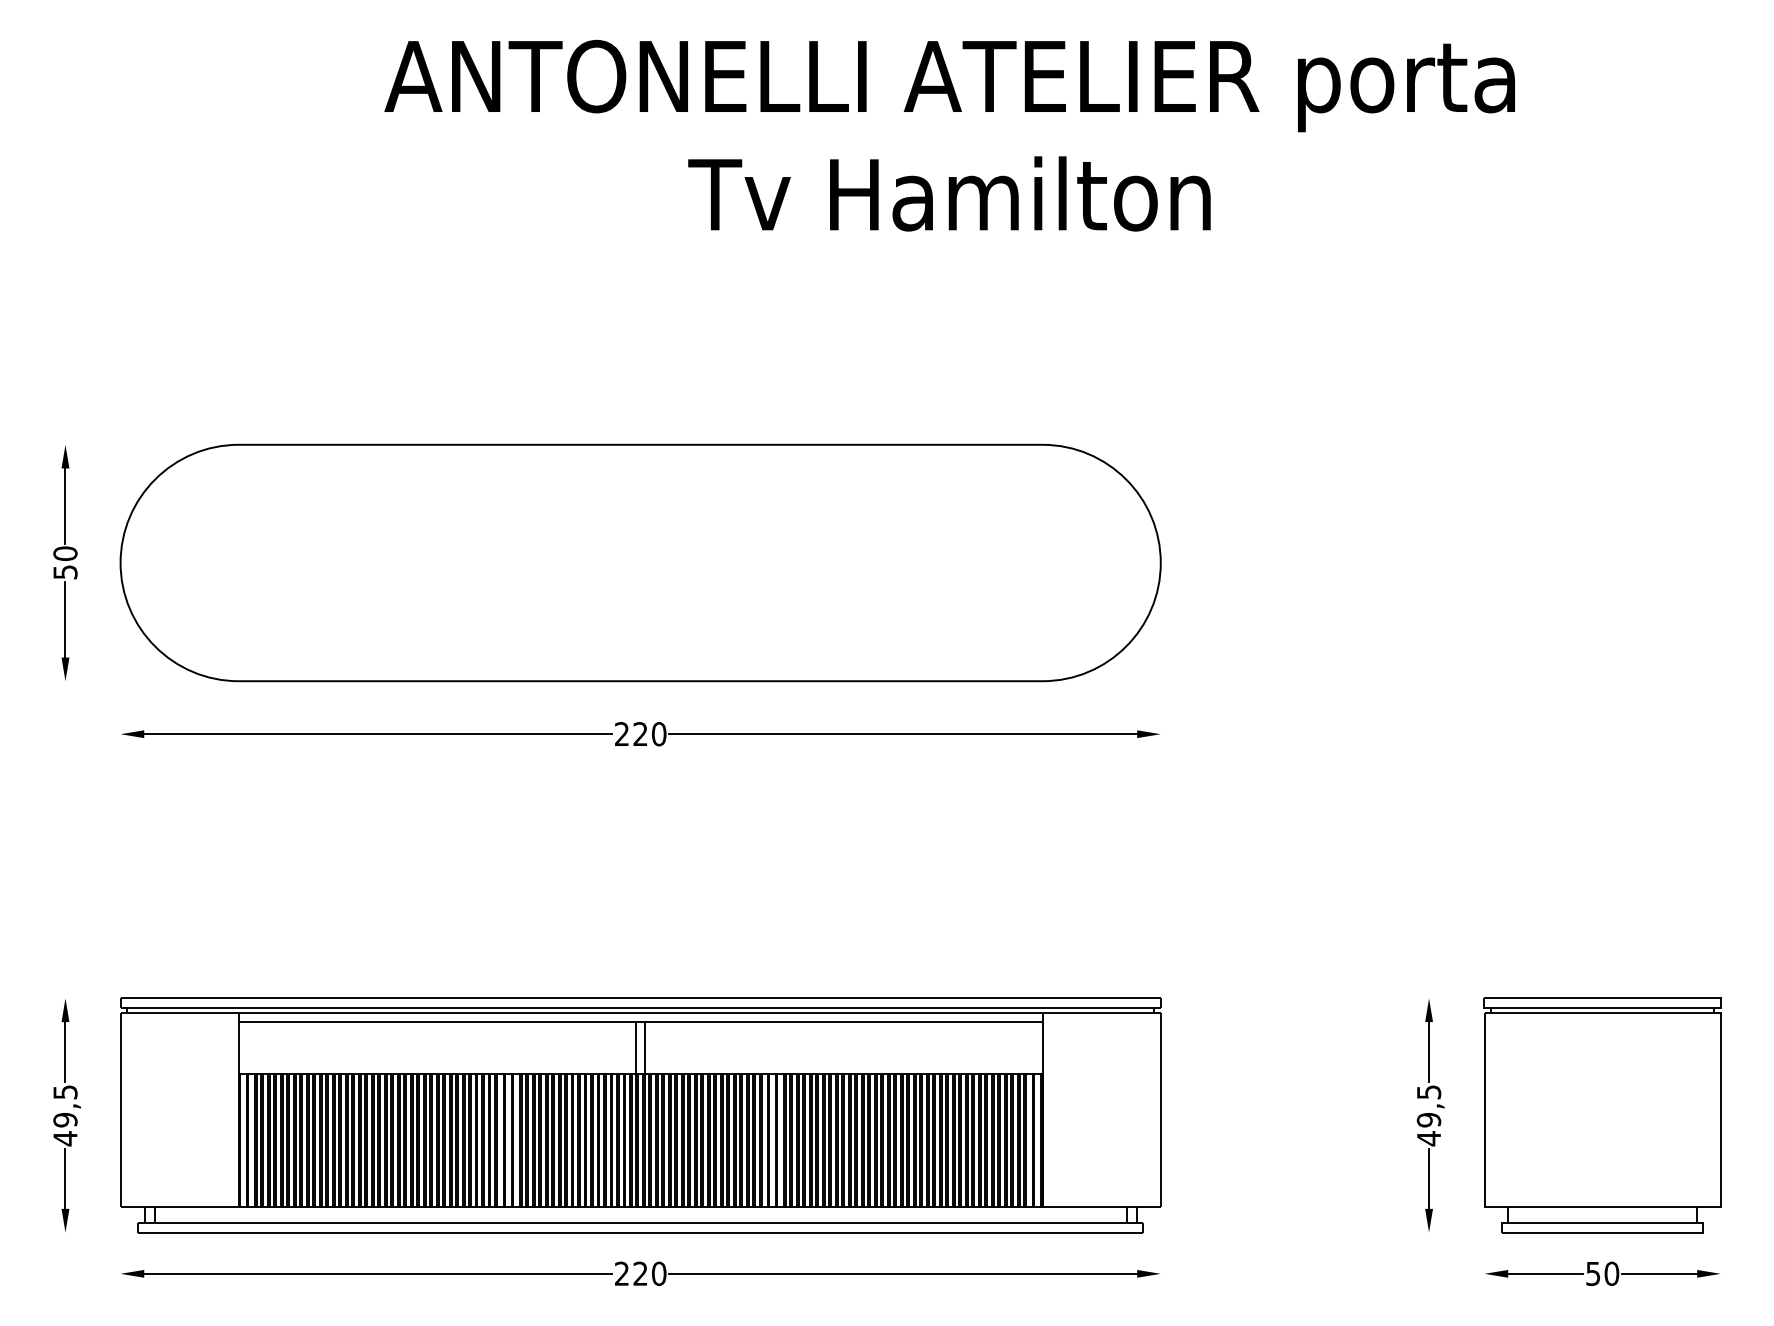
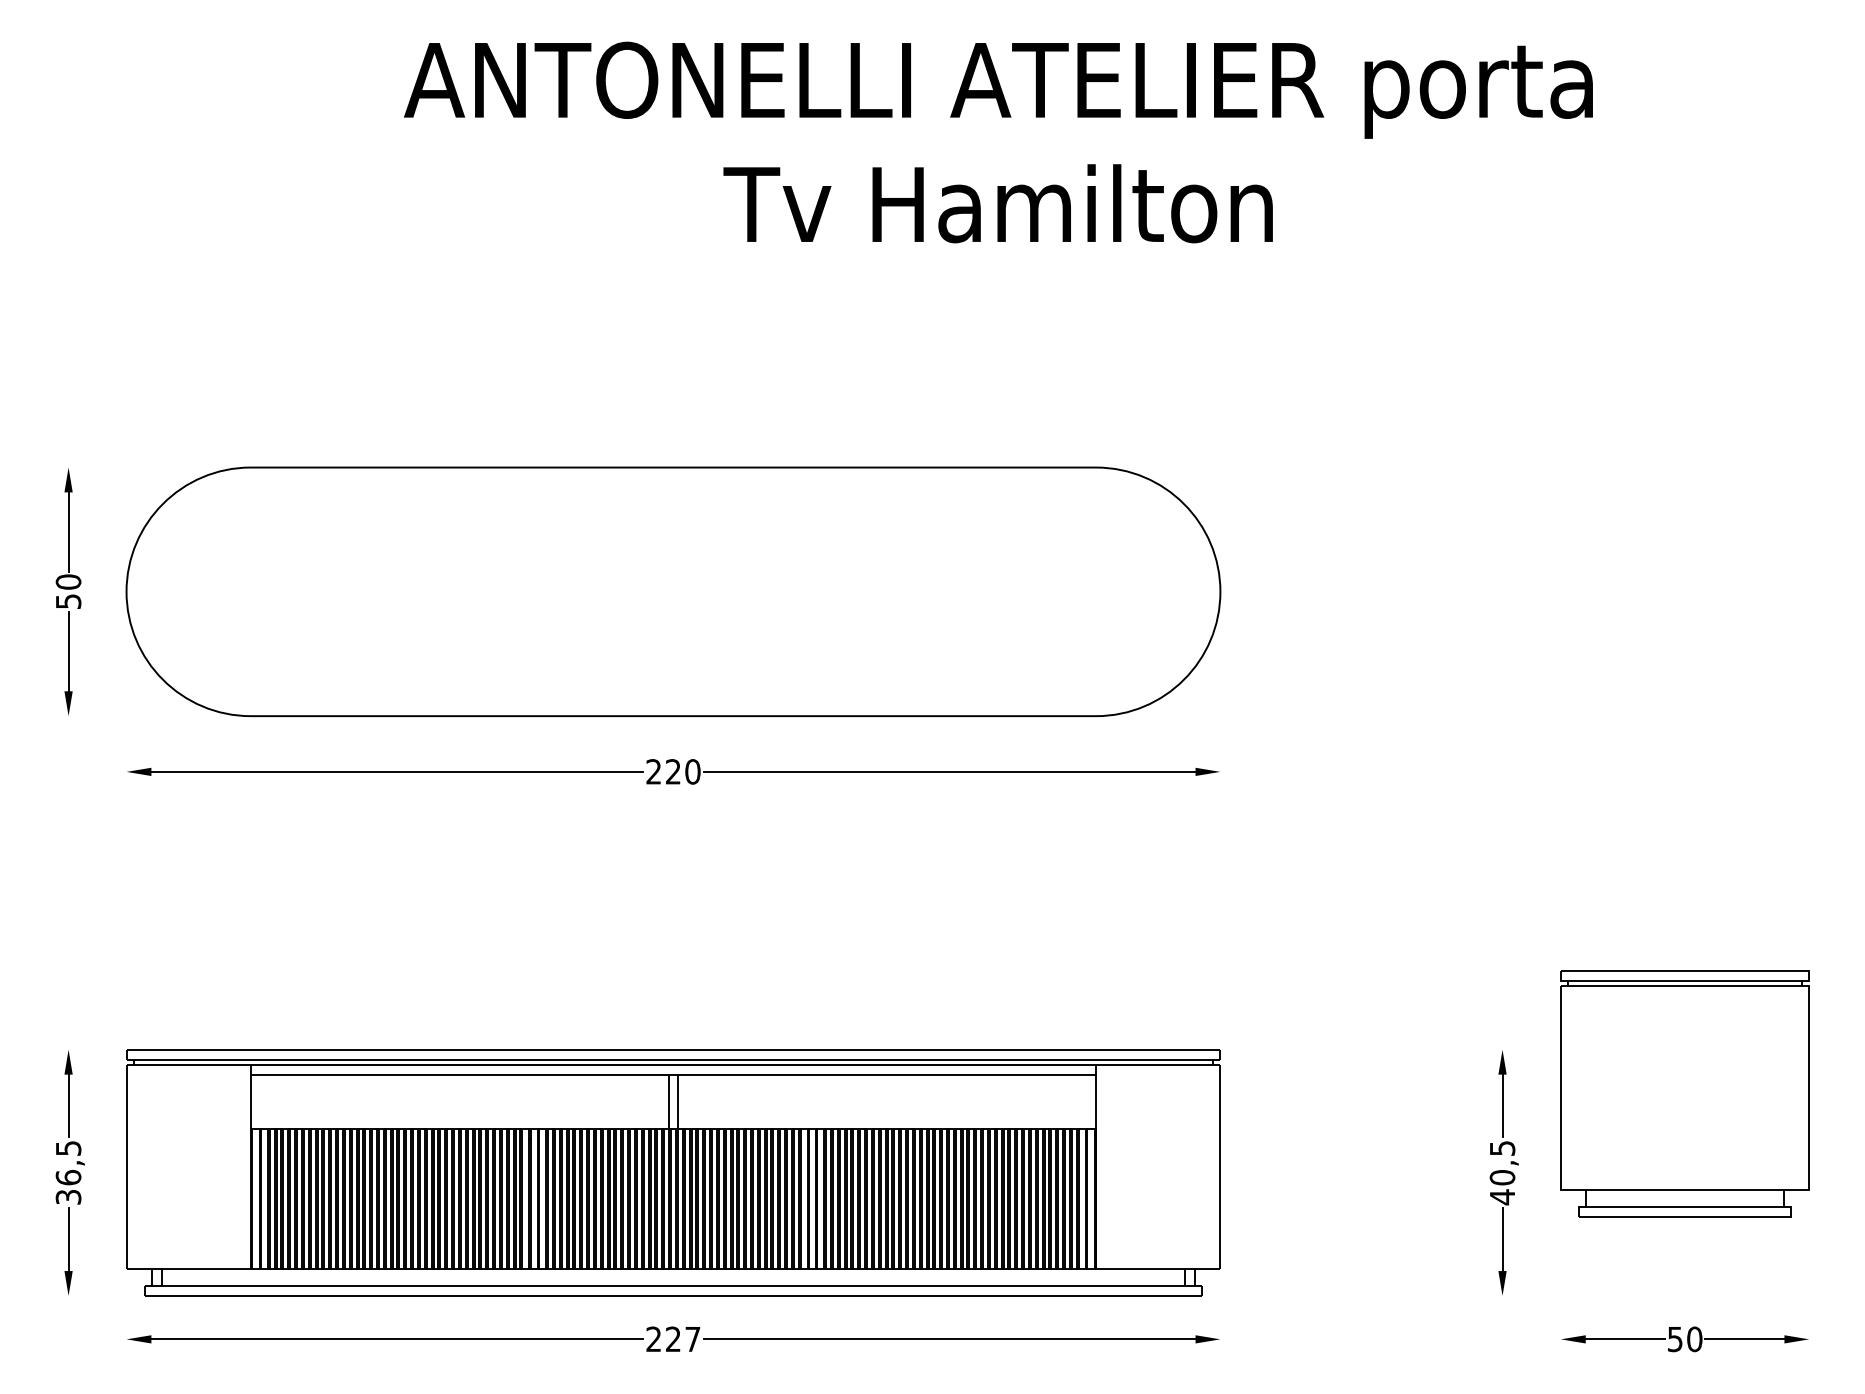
part: (1602, 1115) -> (1684, 1093), moved
text: (1429, 1119) -> (1502, 1177), 49,5 -> 40,5
text: (65, 1129) -> (68, 1187), 49,5 -> 36,5
text: (659, 1273) -> (693, 1339), 220 -> 227

